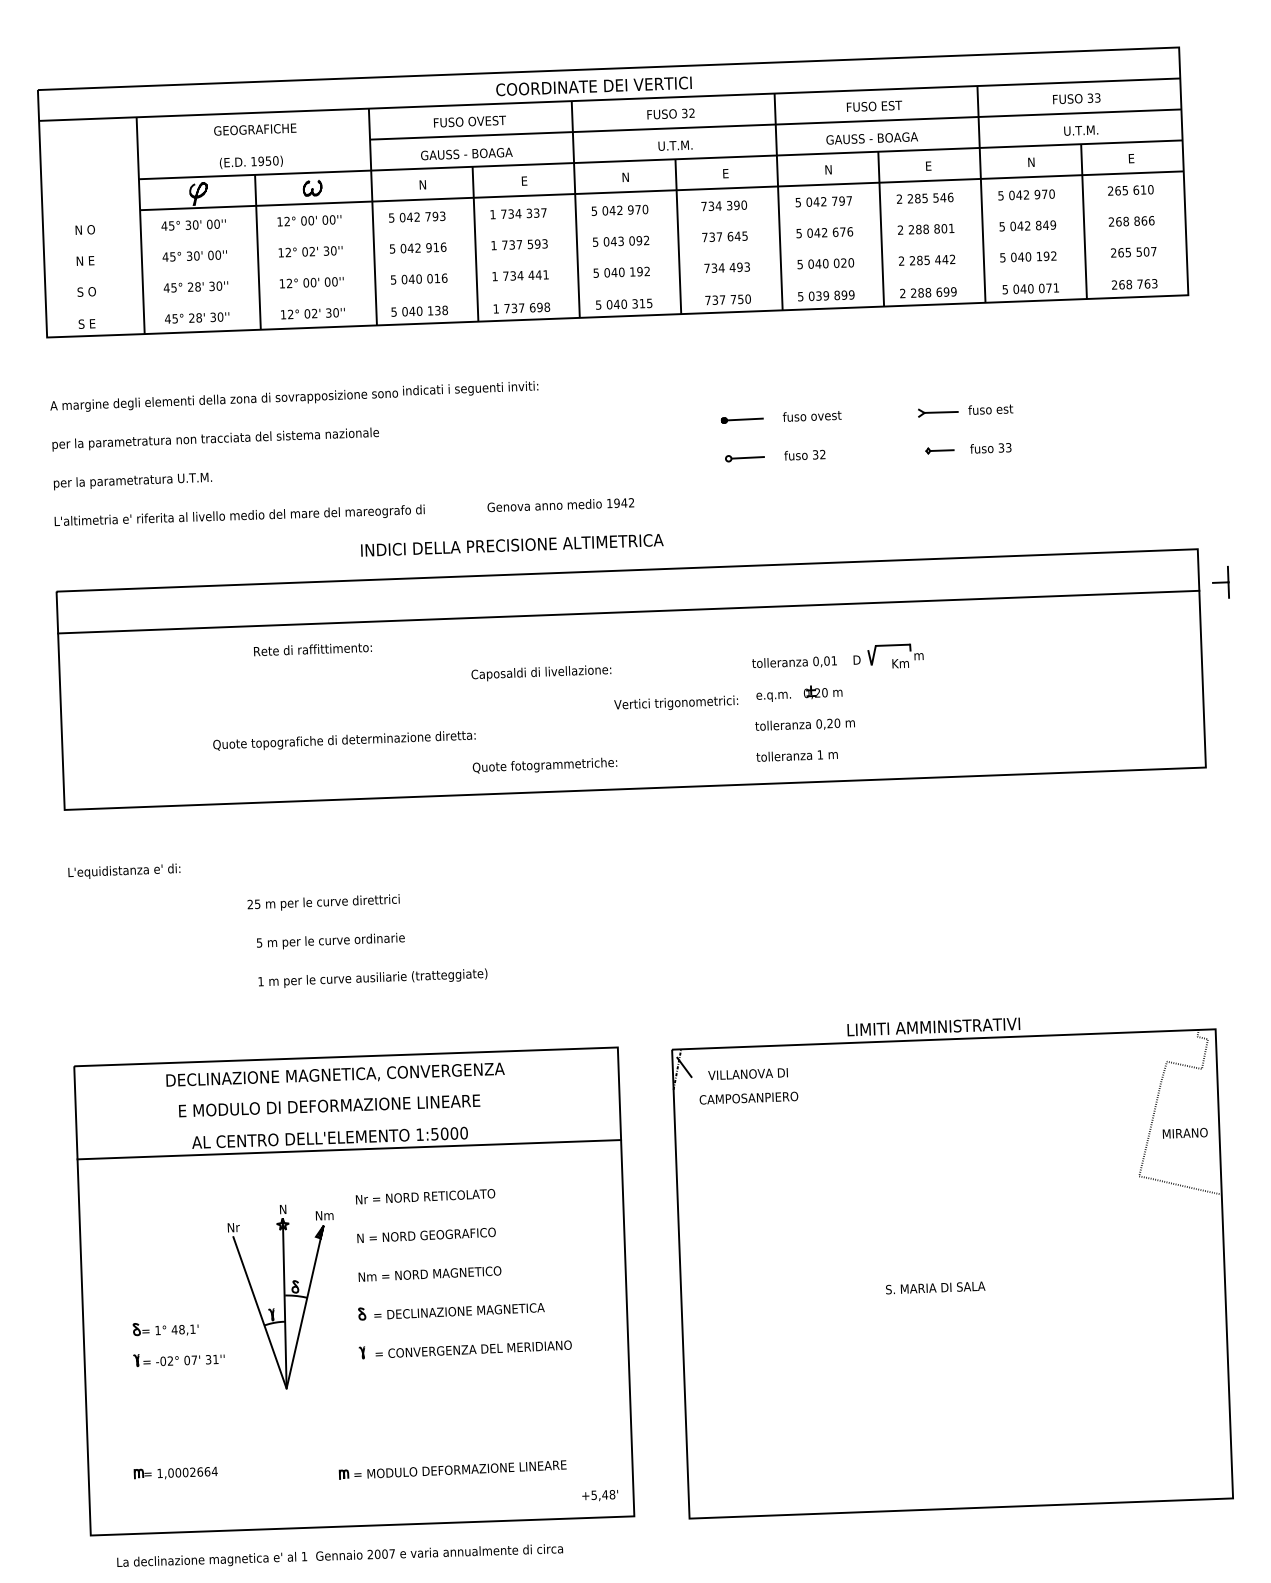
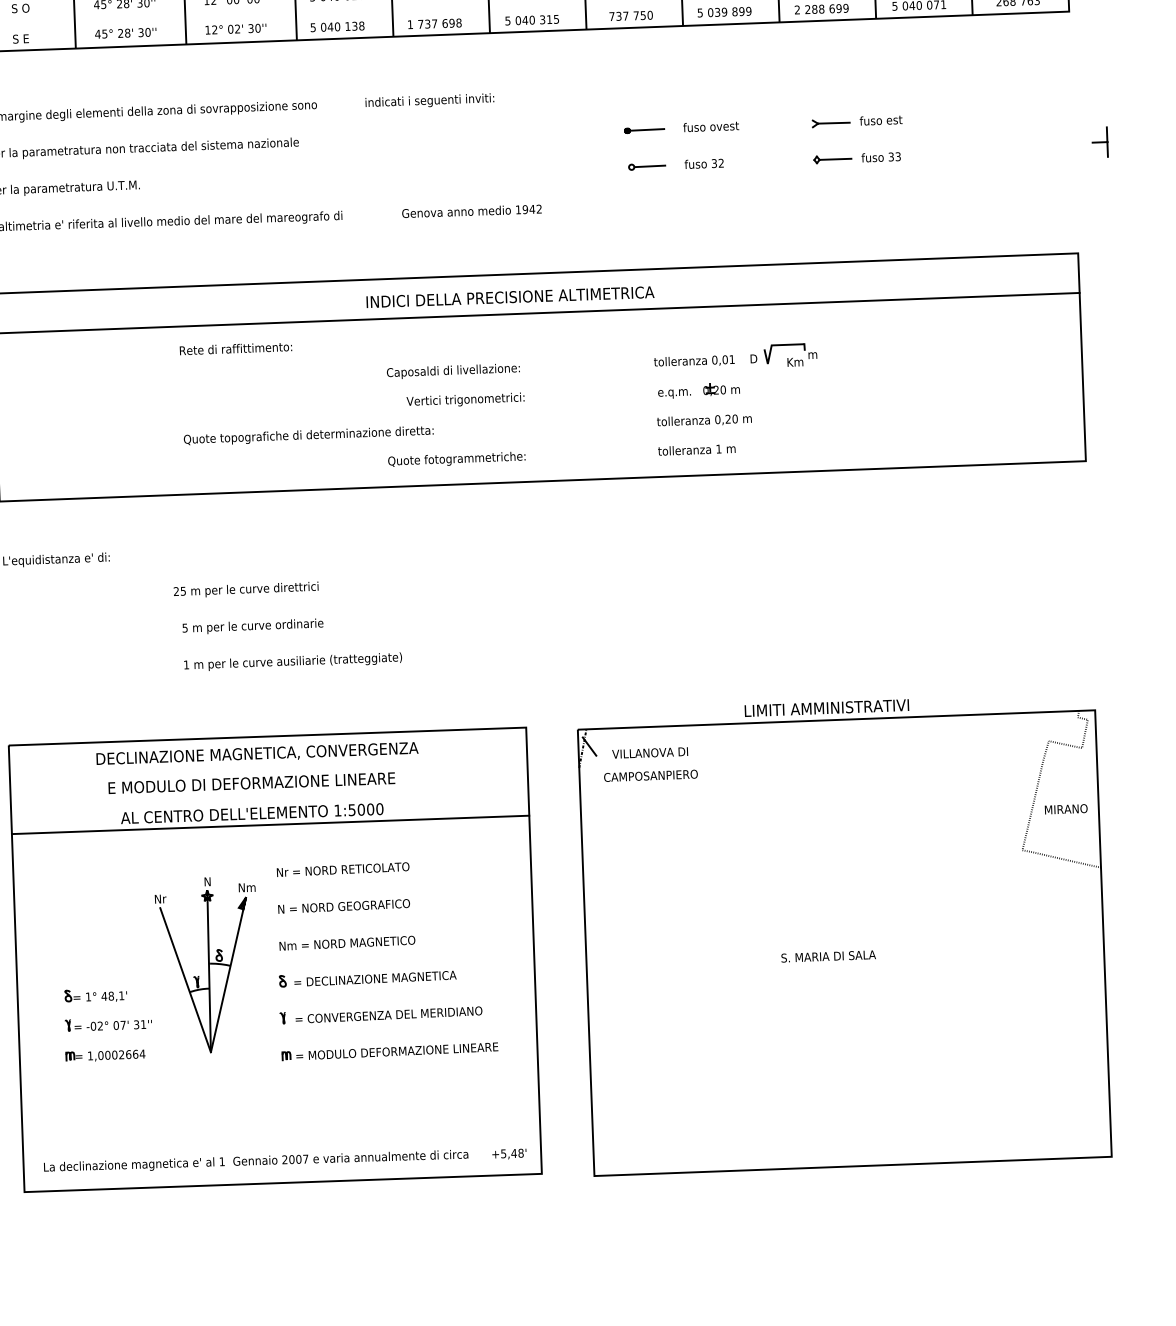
text: (470, 388) -> (429, 100), moved
part: (939, 450) -> (832, 159), size x1.43
text: (512, 545) -> (510, 297), moved
part: (1220, 582) -> (1099, 142), moved
text: (676, 702) -> (465, 399), moved
text: (344, 740) -> (308, 435), moved
part: (452, 1469) -> (389, 1051), moved
part: (175, 1472) -> (105, 1055), moved
text: (340, 1555) -> (256, 1160), moved

